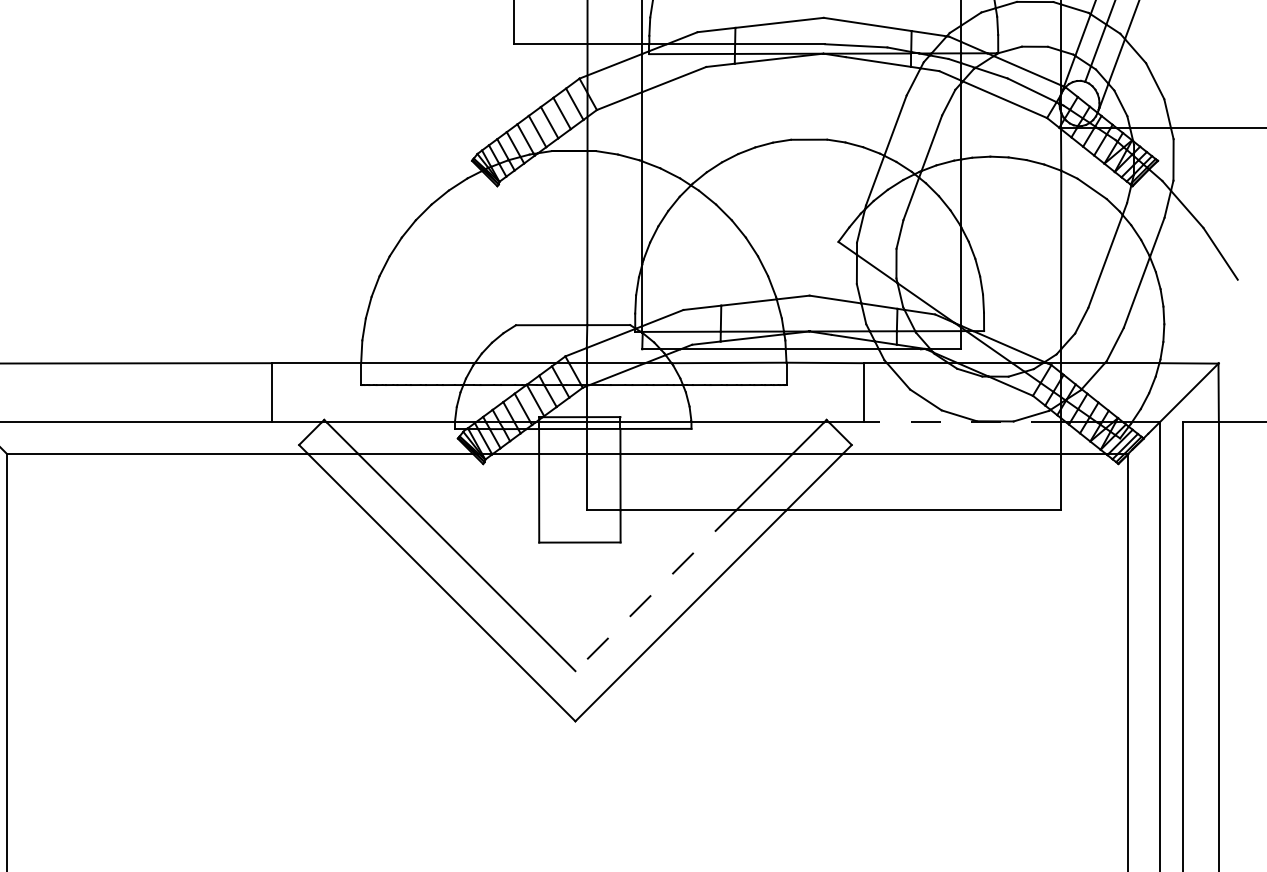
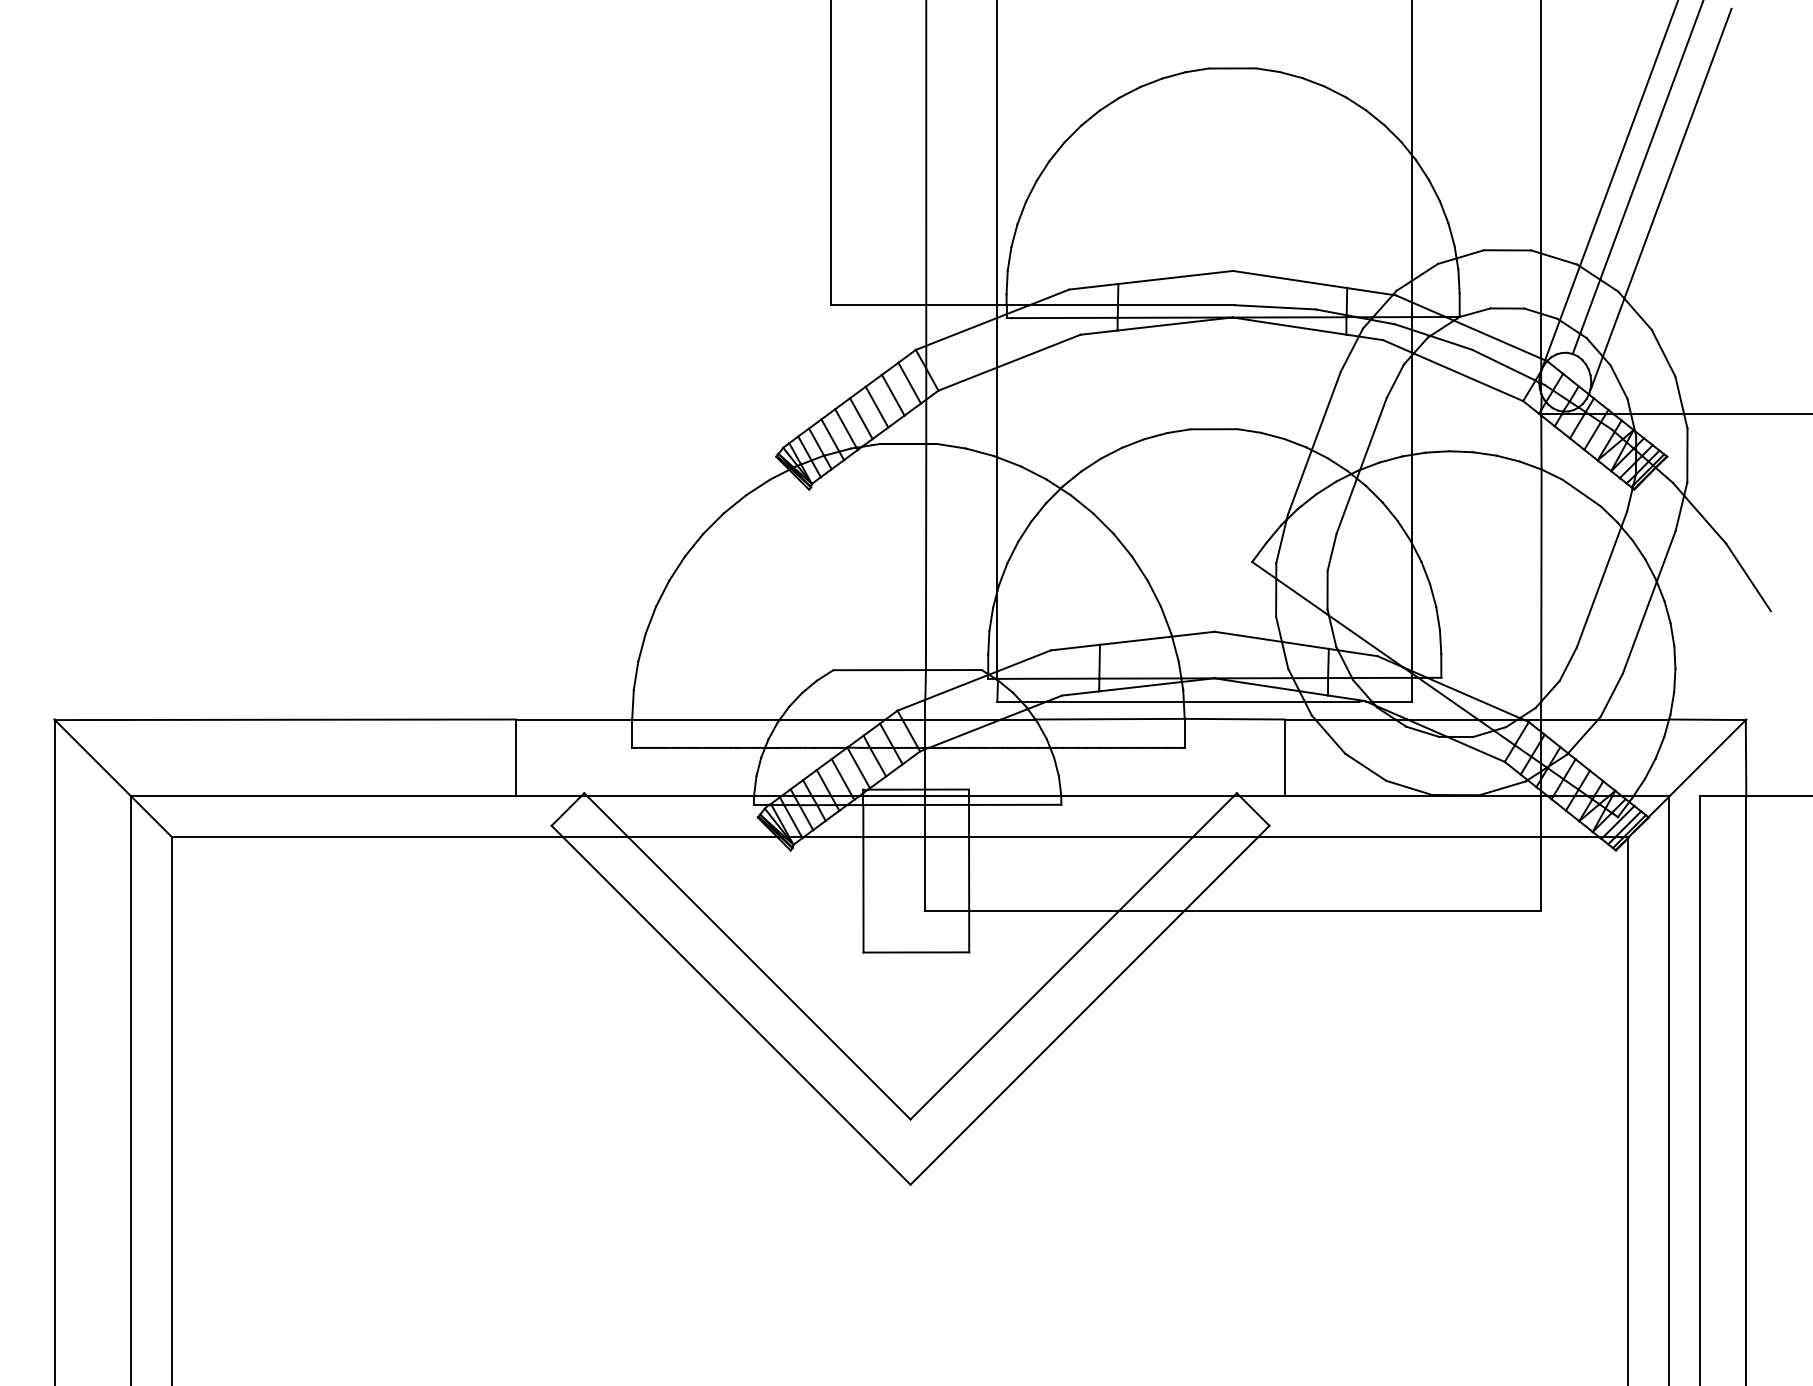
line: (961, 422) -> (1412, 796), dashed -> solid
line: (656, 591) -> (1015, 1015), dashed -> solid

